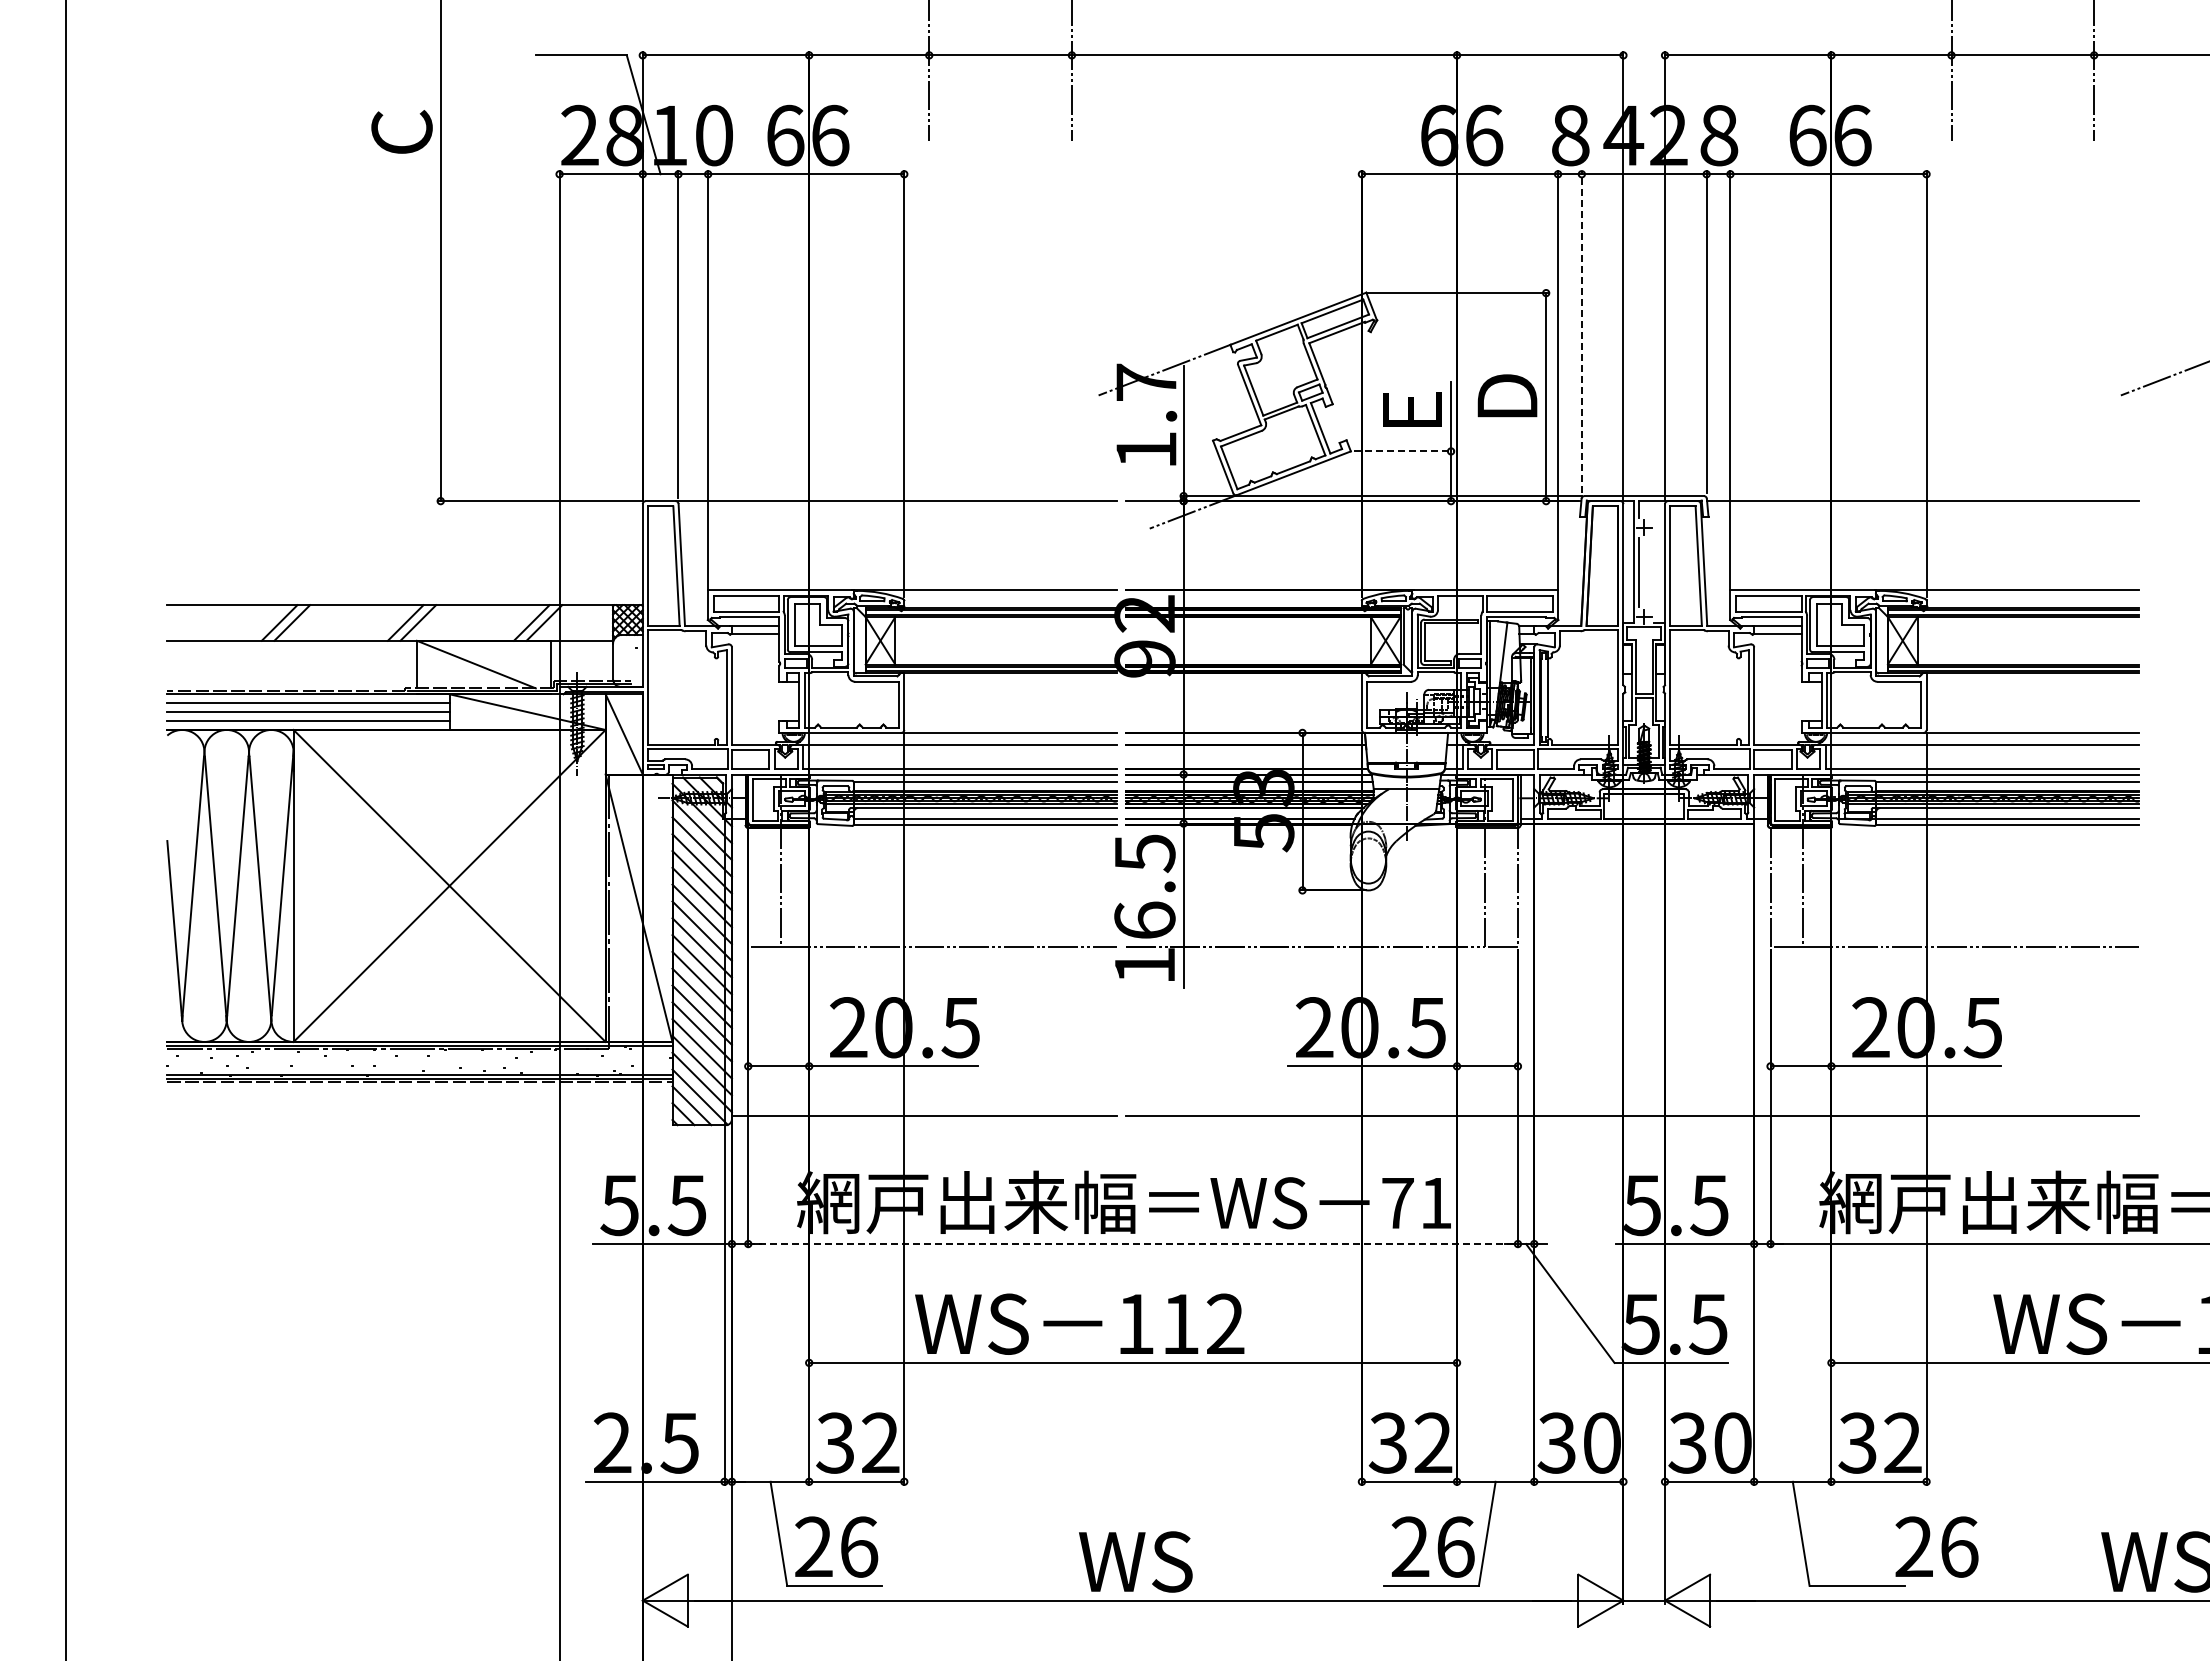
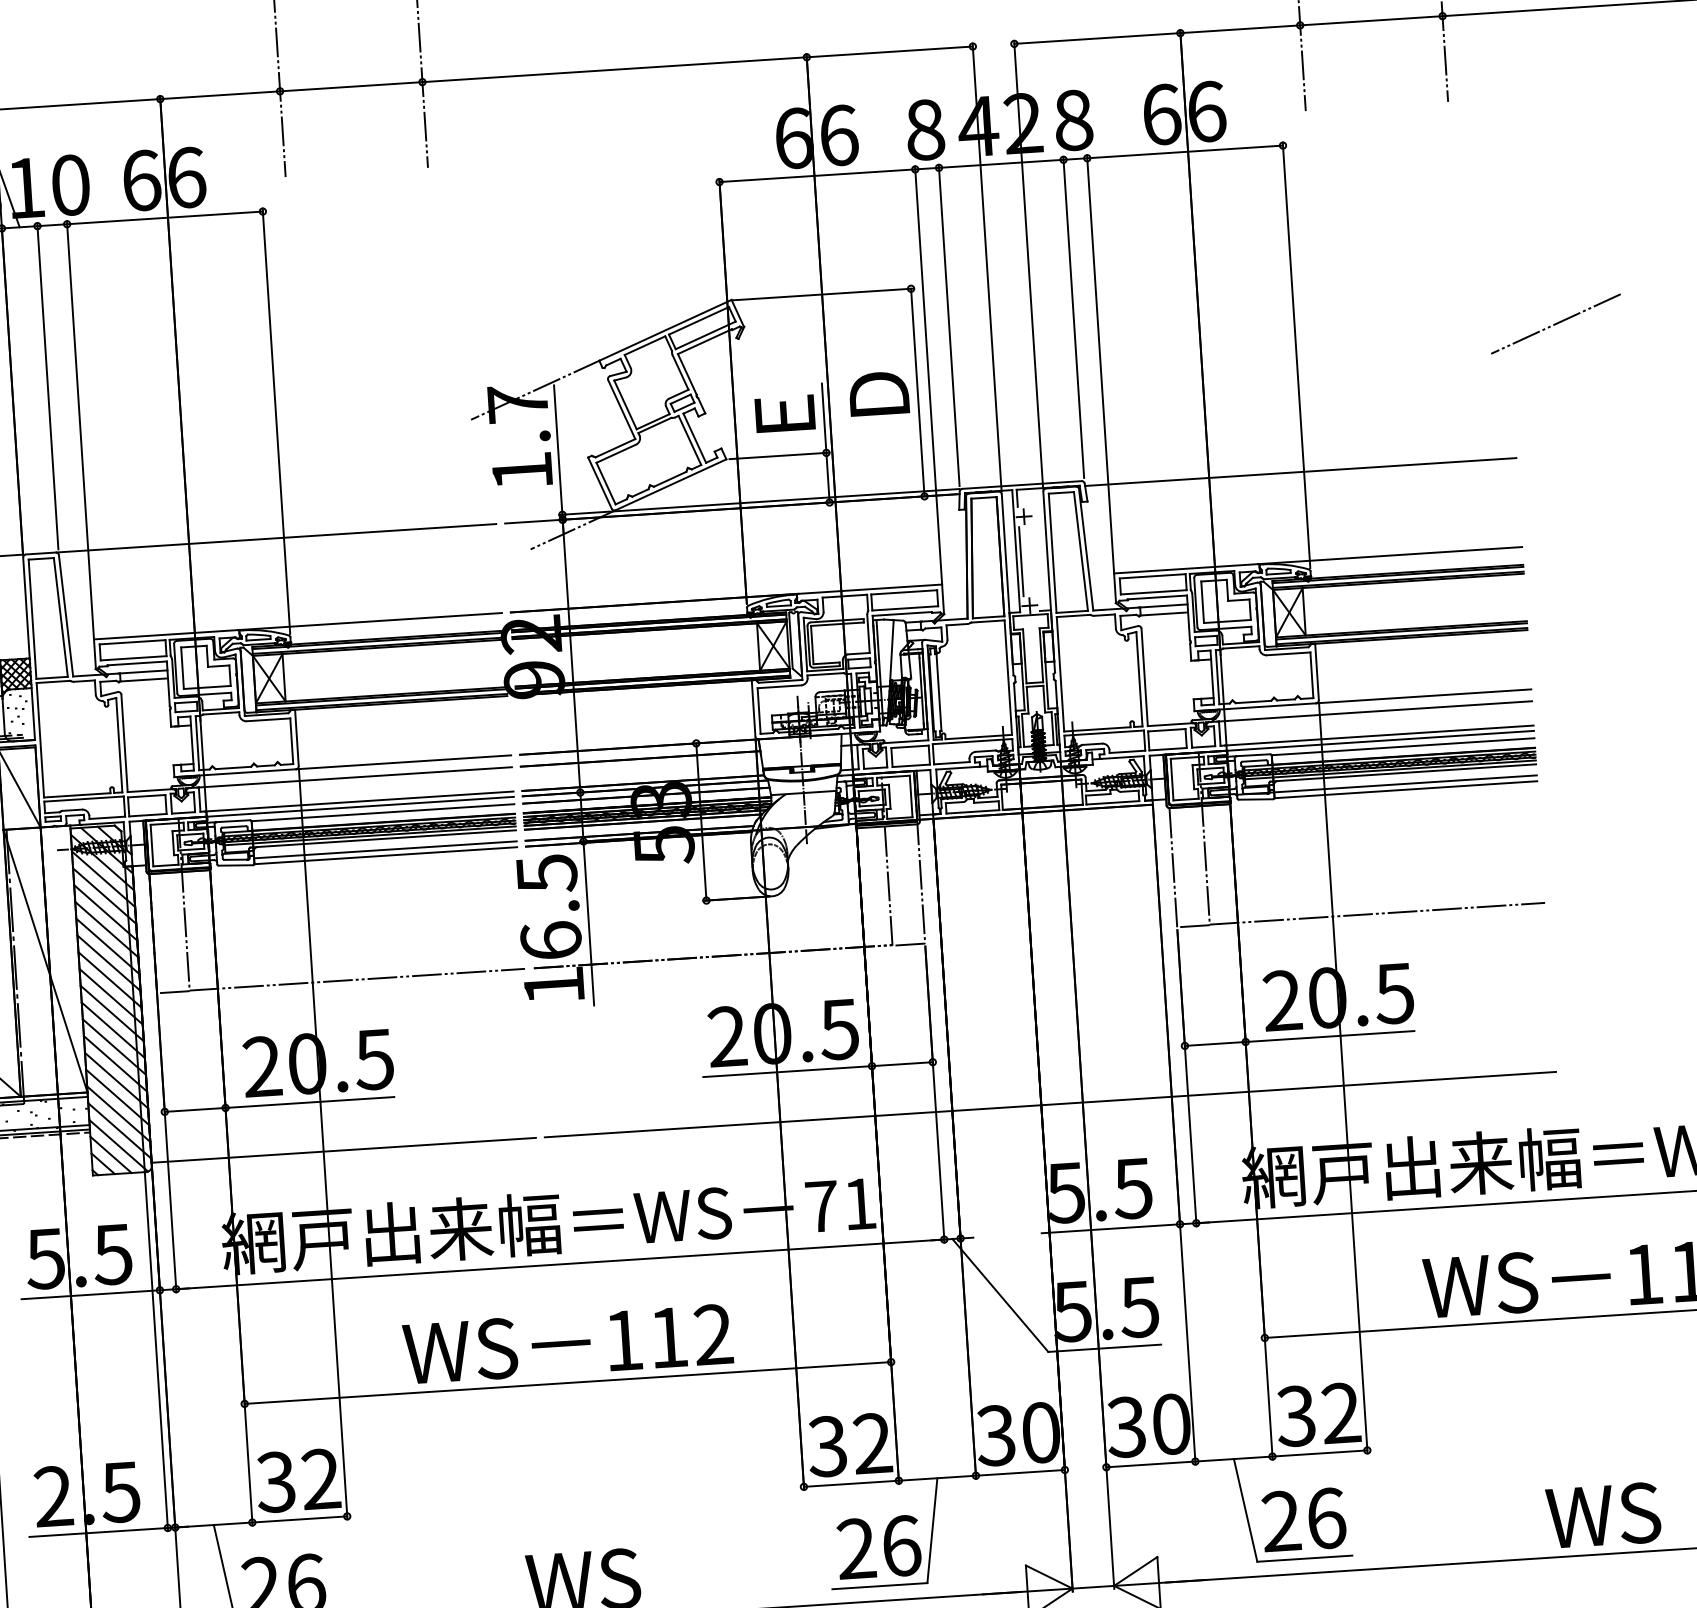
line: (1581, 332) -> (948, 325), dashed -> solid
line: (1404, 451) -> (779, 455), dashed -> solid
line: (1133, 1244) -> (560, 1264), dashed -> solid
text: (1079, 1323) -> (567, 1343), moved
text: (1936, 1546) -> (1303, 1519), moved

